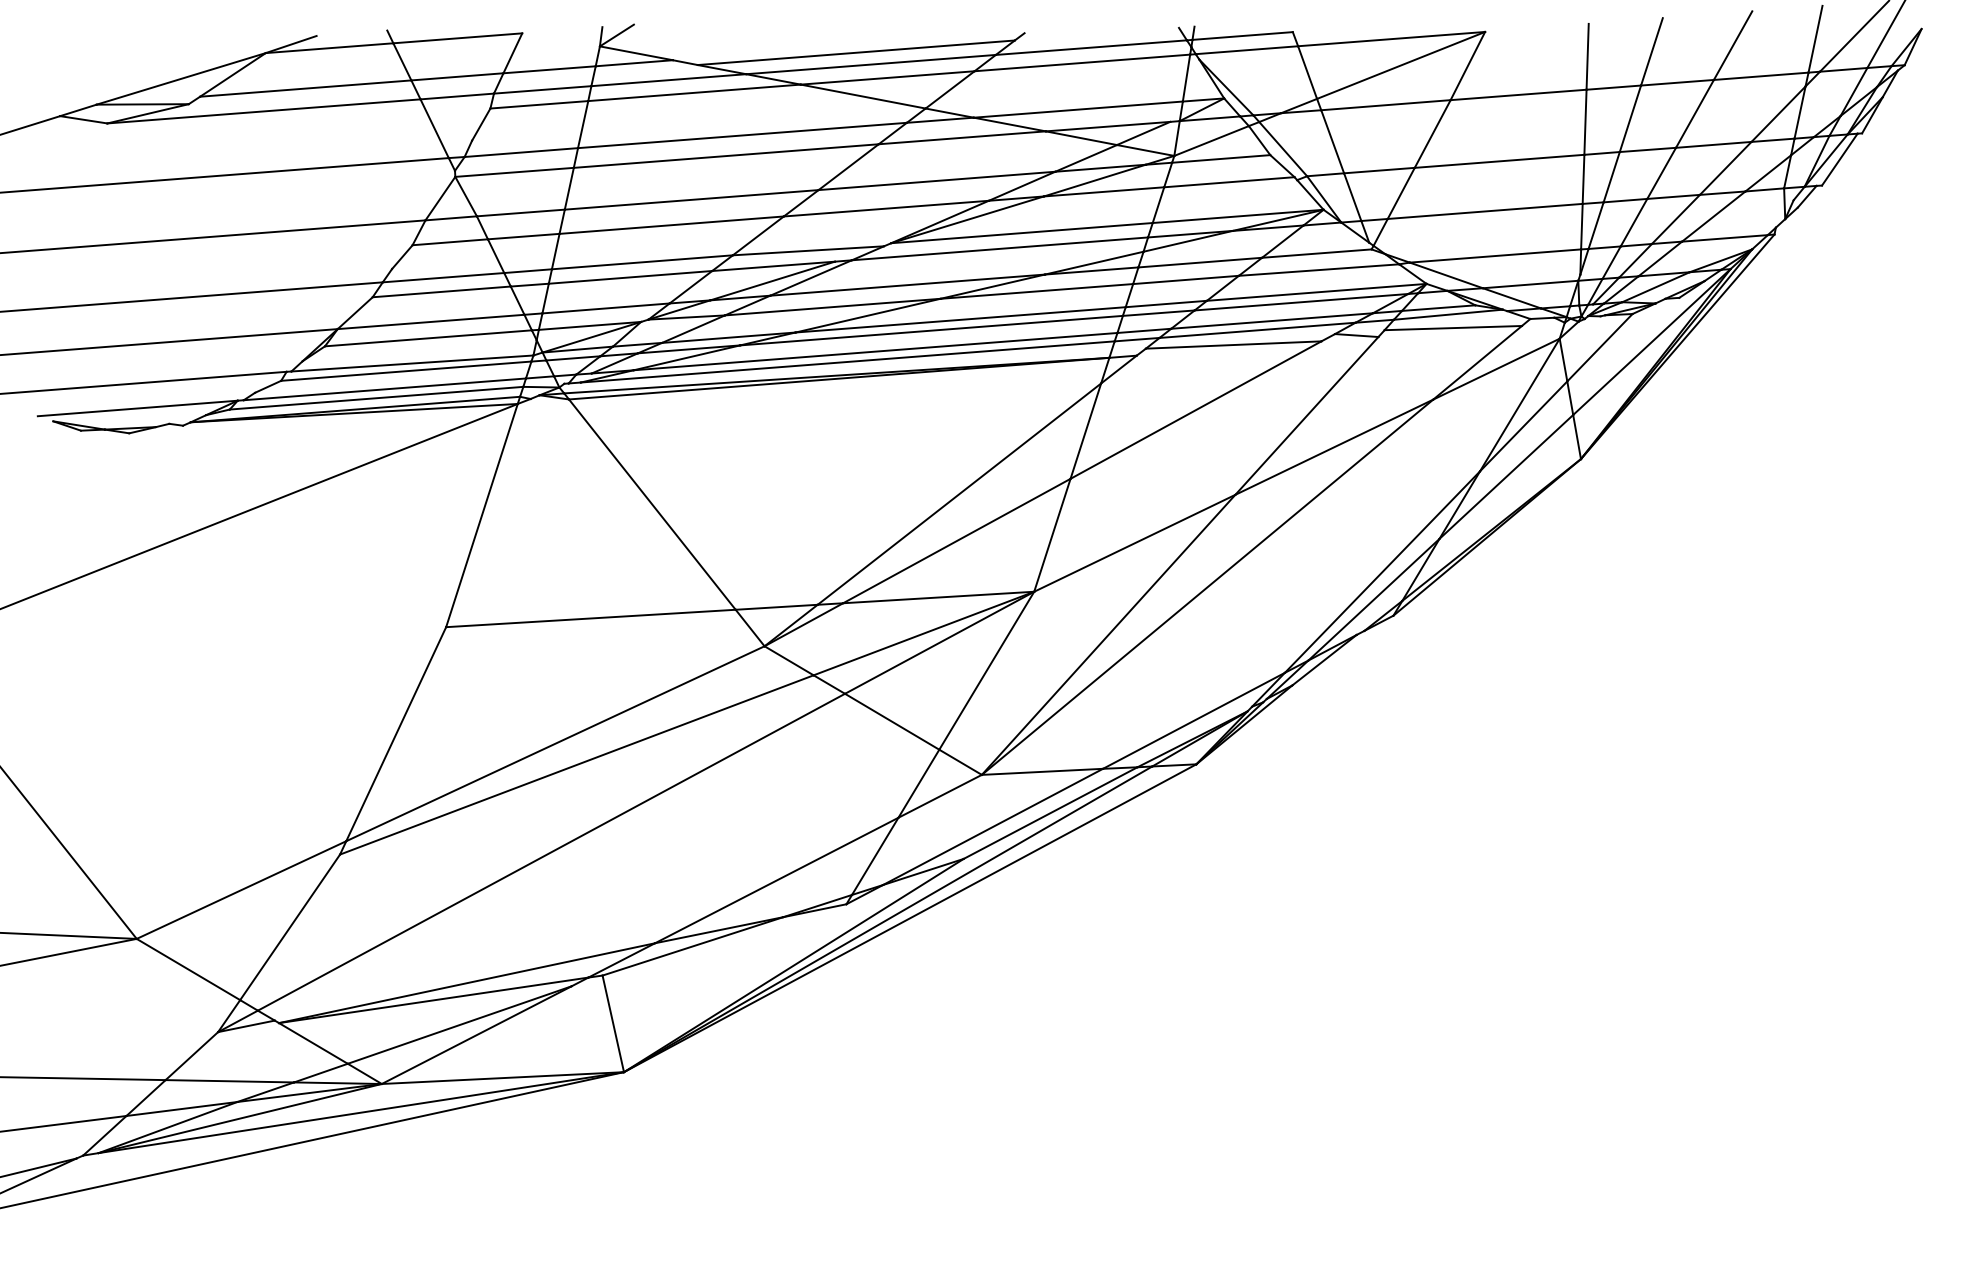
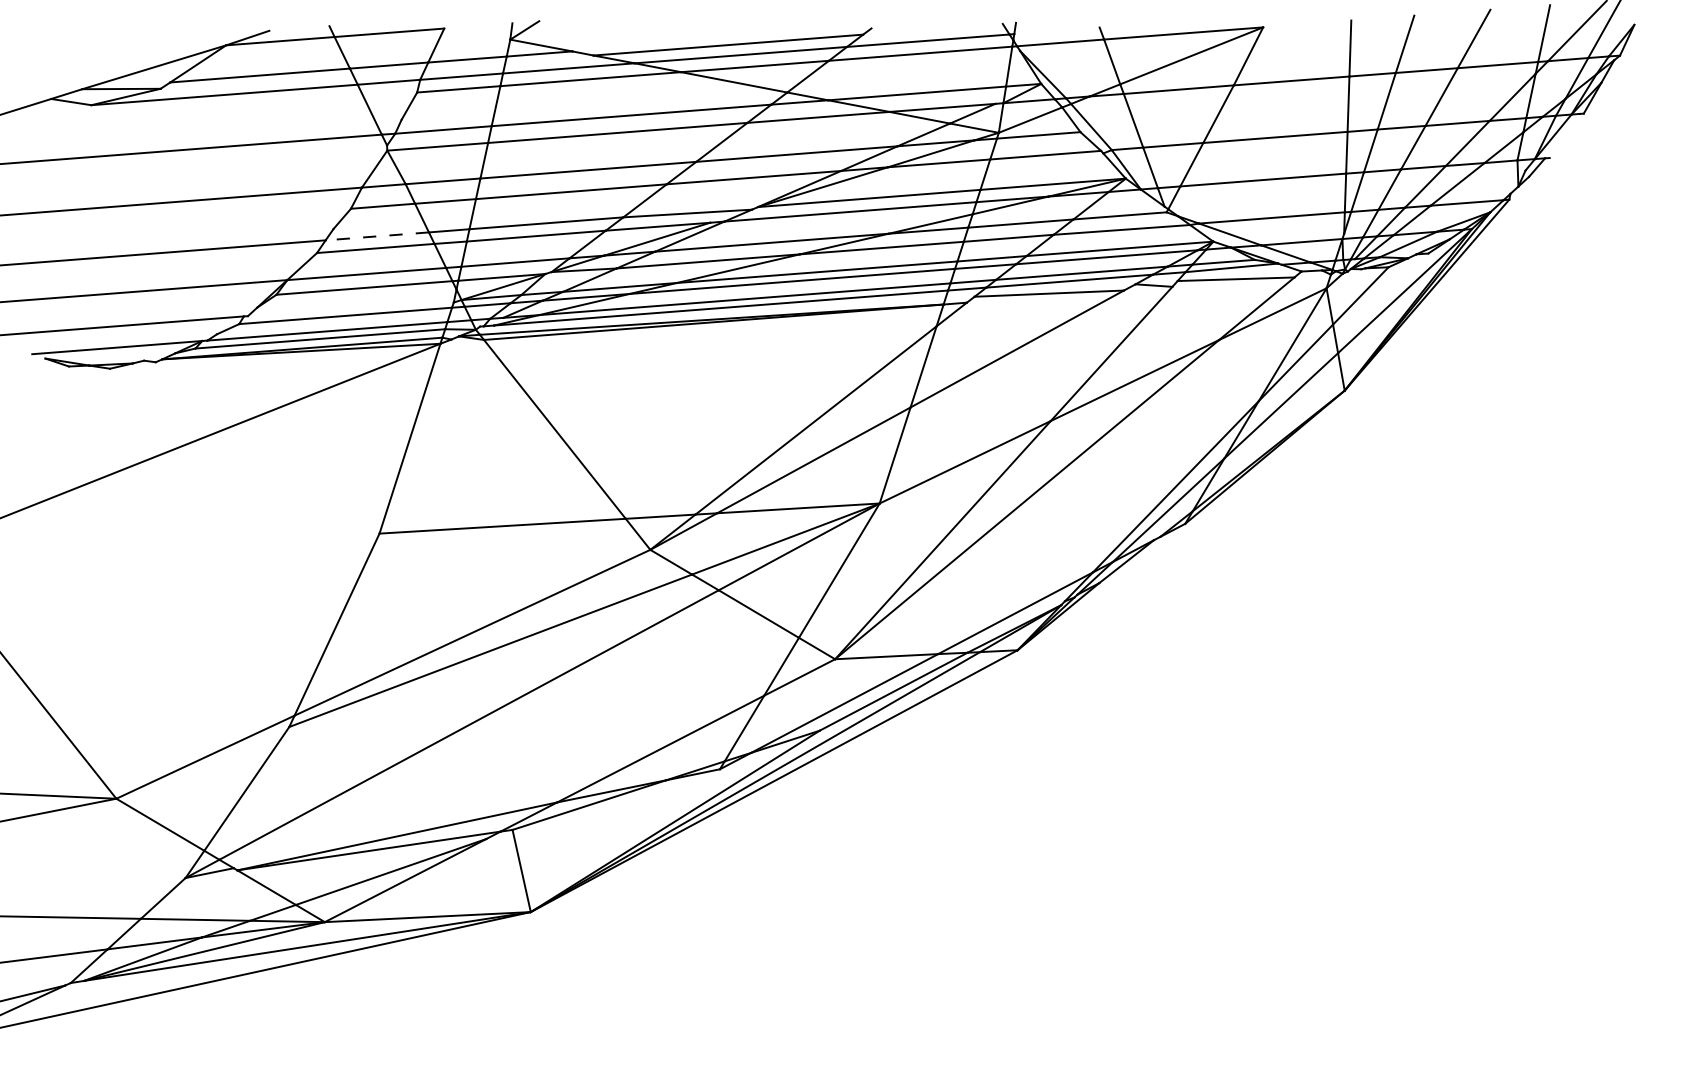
line: (1242, 35) -> (1056, 30), removed
line: (1839, 159) -> (1564, 135), removed
line: (443, 277) -> (377, 236), solid -> dashed
line: (412, 363) -> (350, 309), removed

